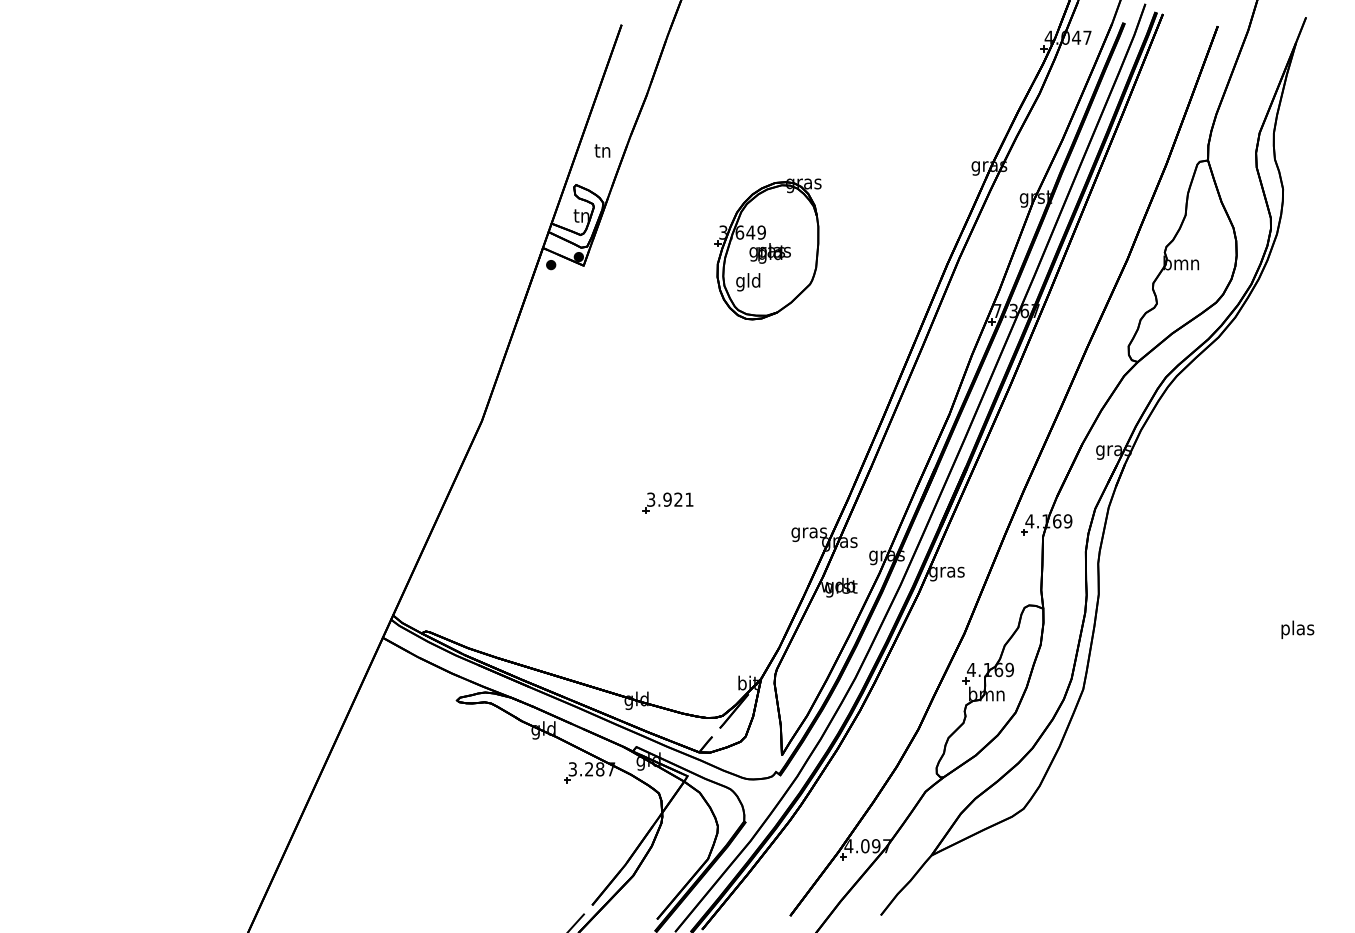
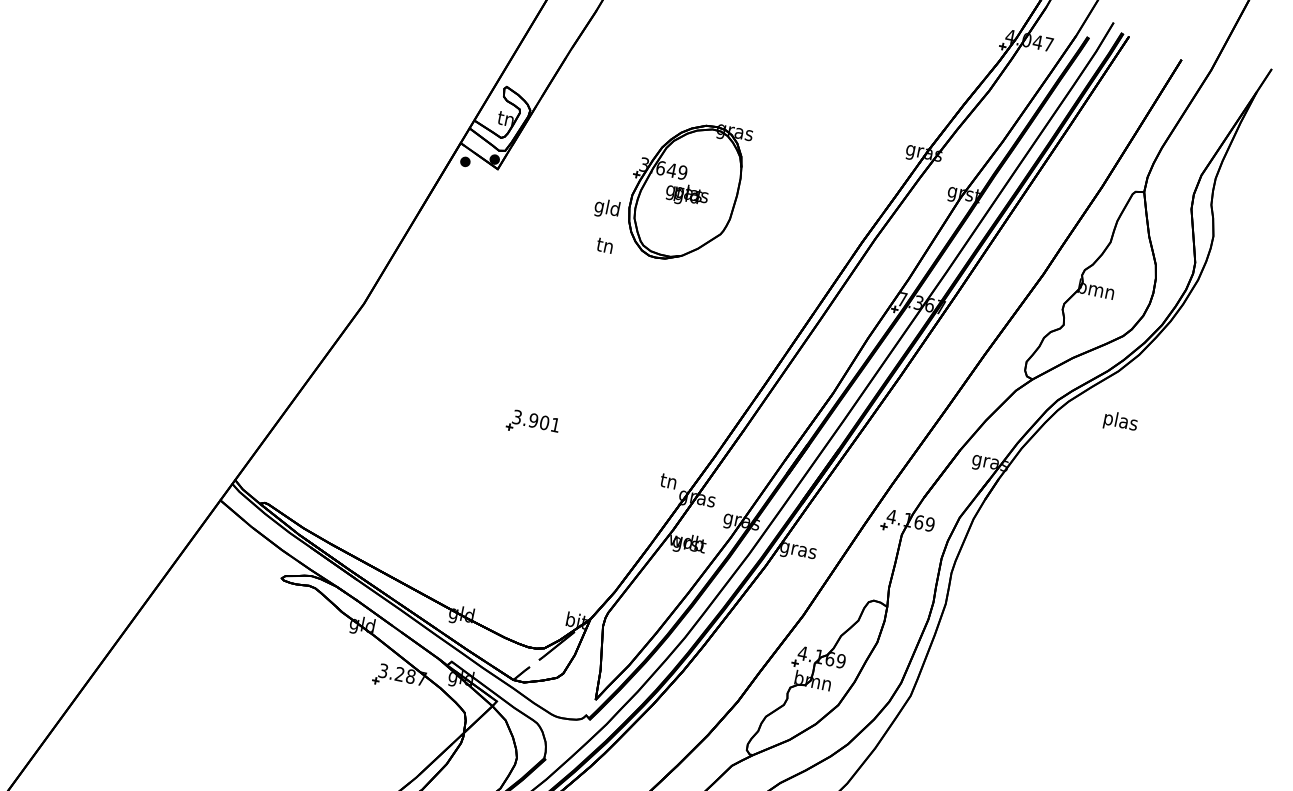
text: (602, 150) -> (605, 245), moved
text: (748, 282) -> (607, 209), moved
text: (678, 499) -> (544, 422), 3.921 -> 3.901
text: (809, 533) -> (668, 483), gras -> tn
text: (1297, 629) -> (1120, 421), moved

